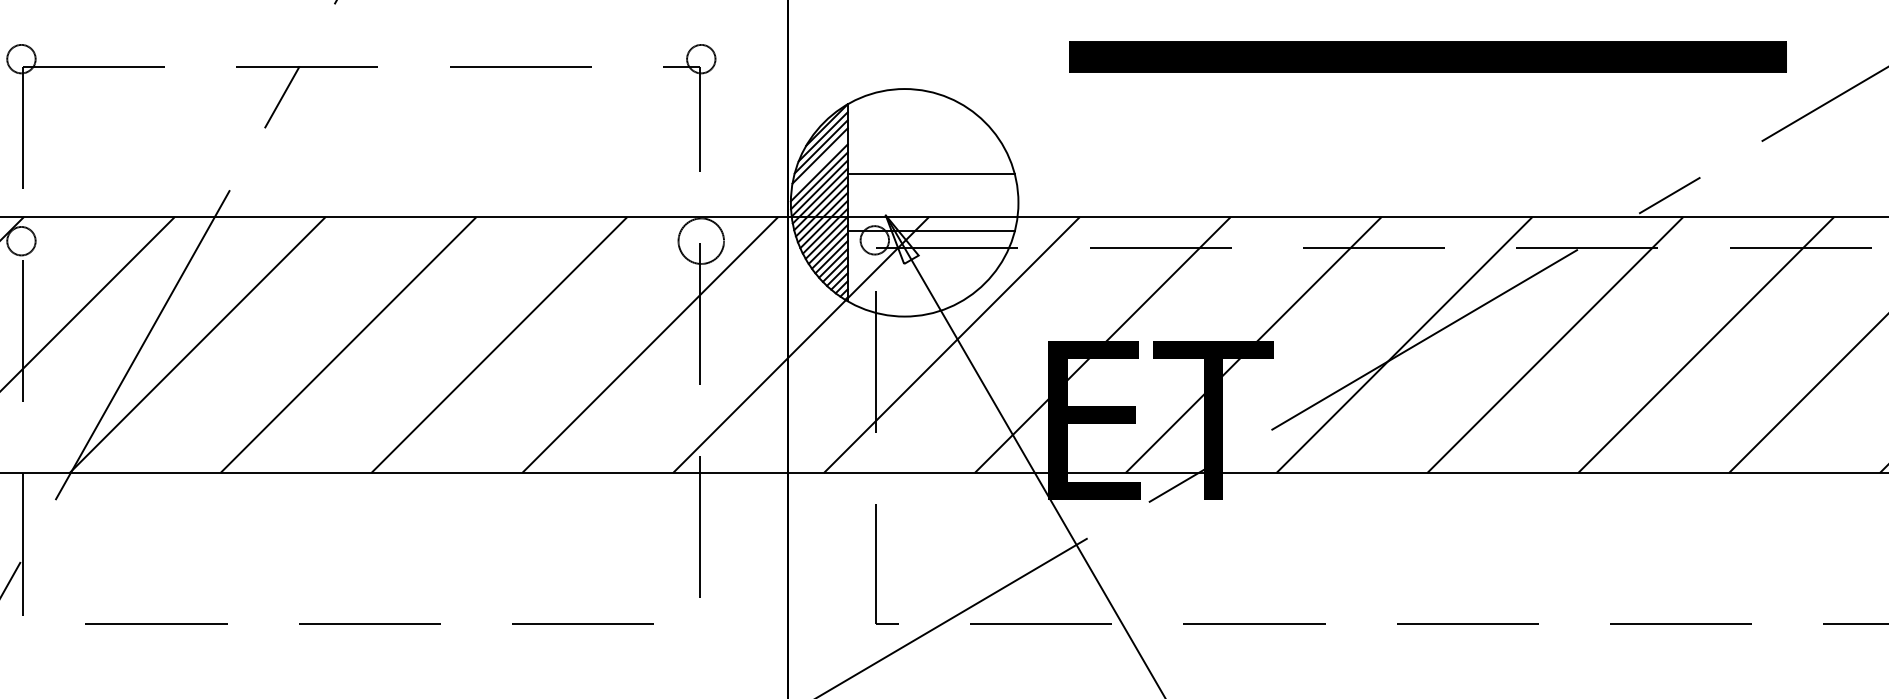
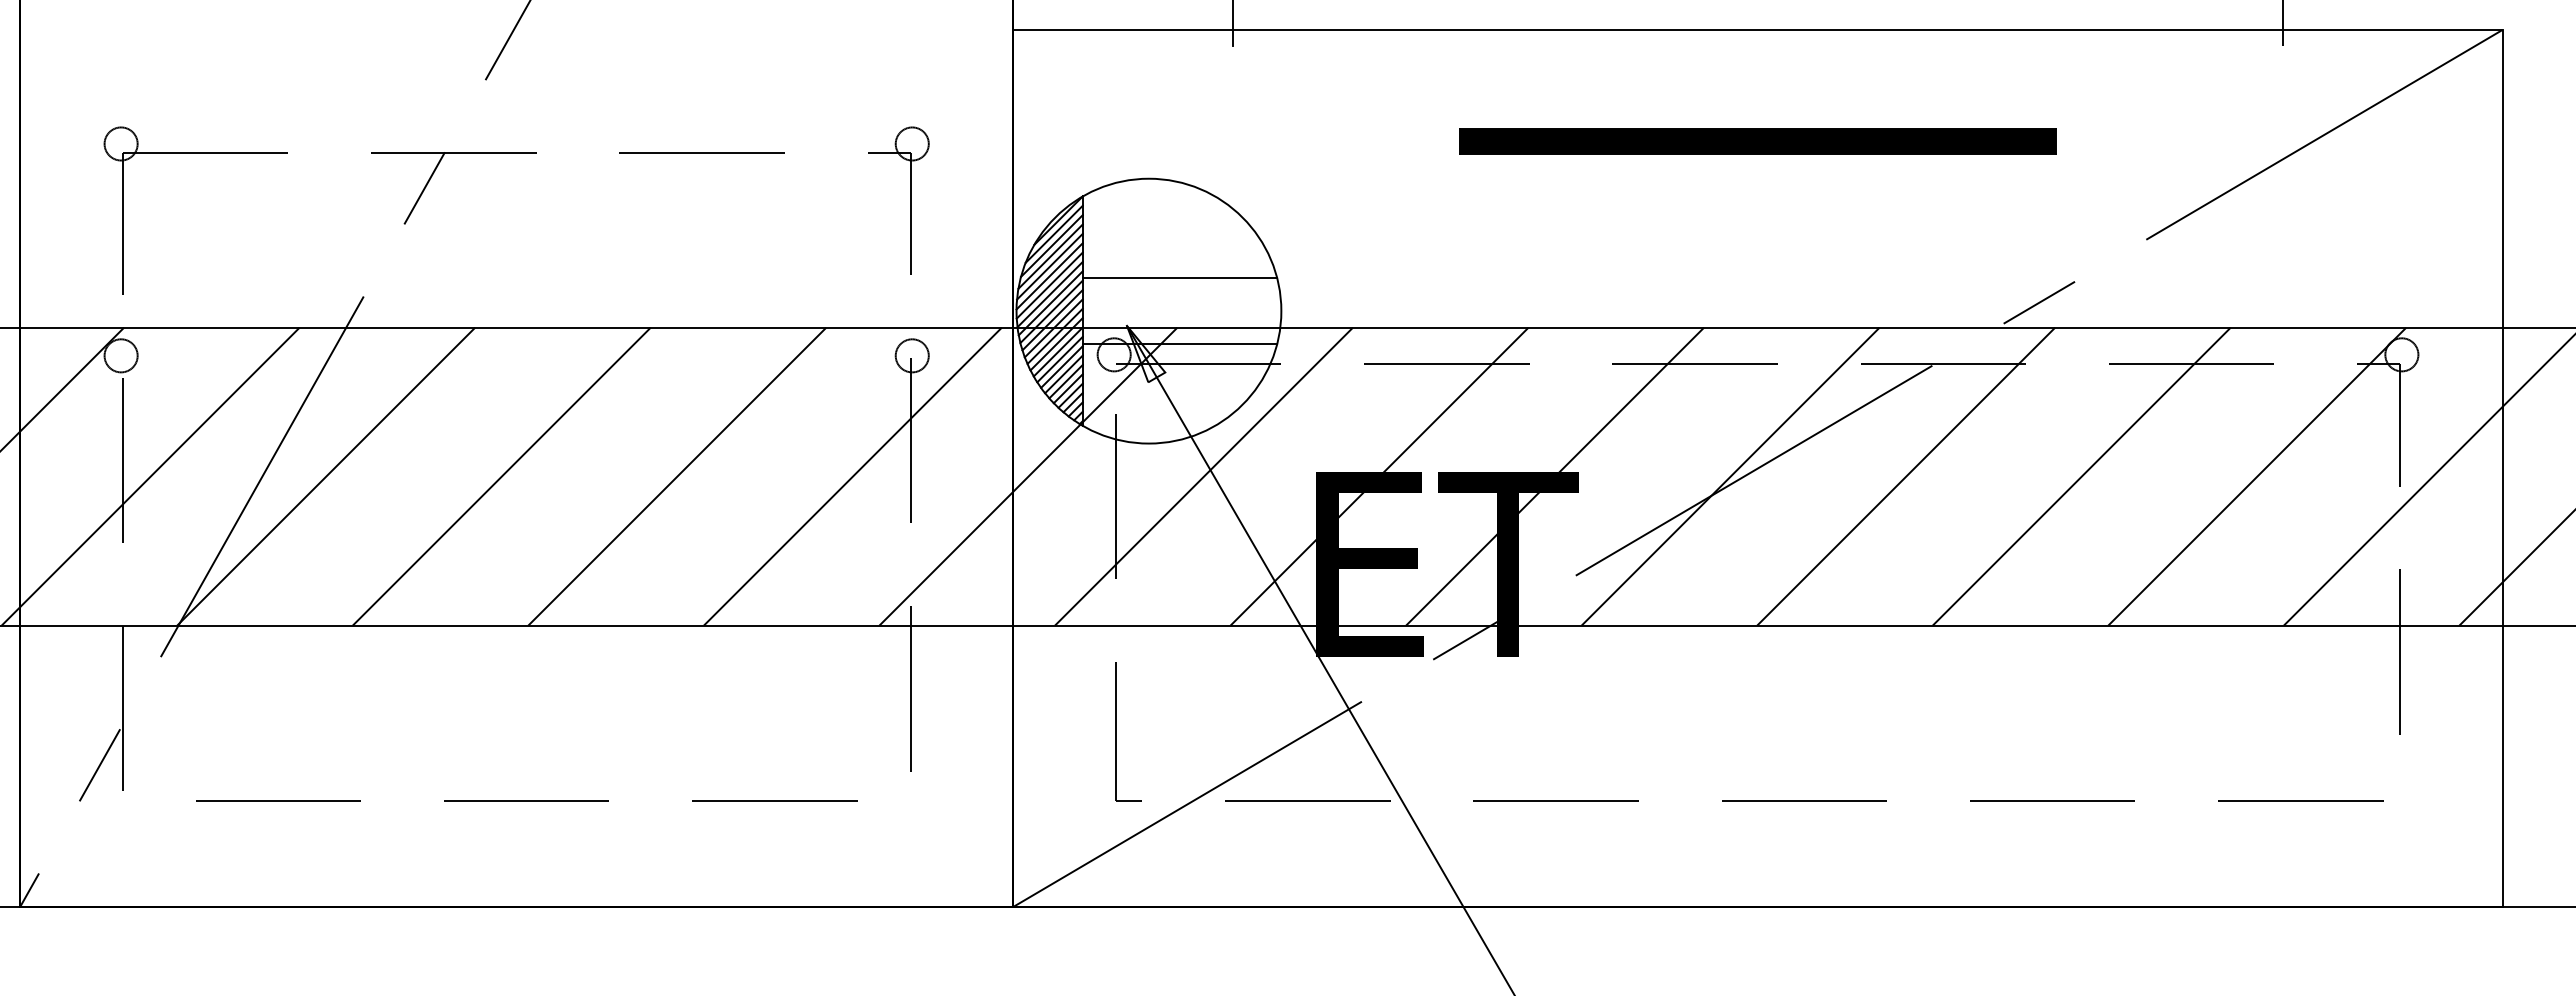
part: (1427, 57) -> (1757, 141), size x0.71
line: (819, 164) -> (1049, 266), added
circle: (700, 240) -> (911, 355), size x0.62

